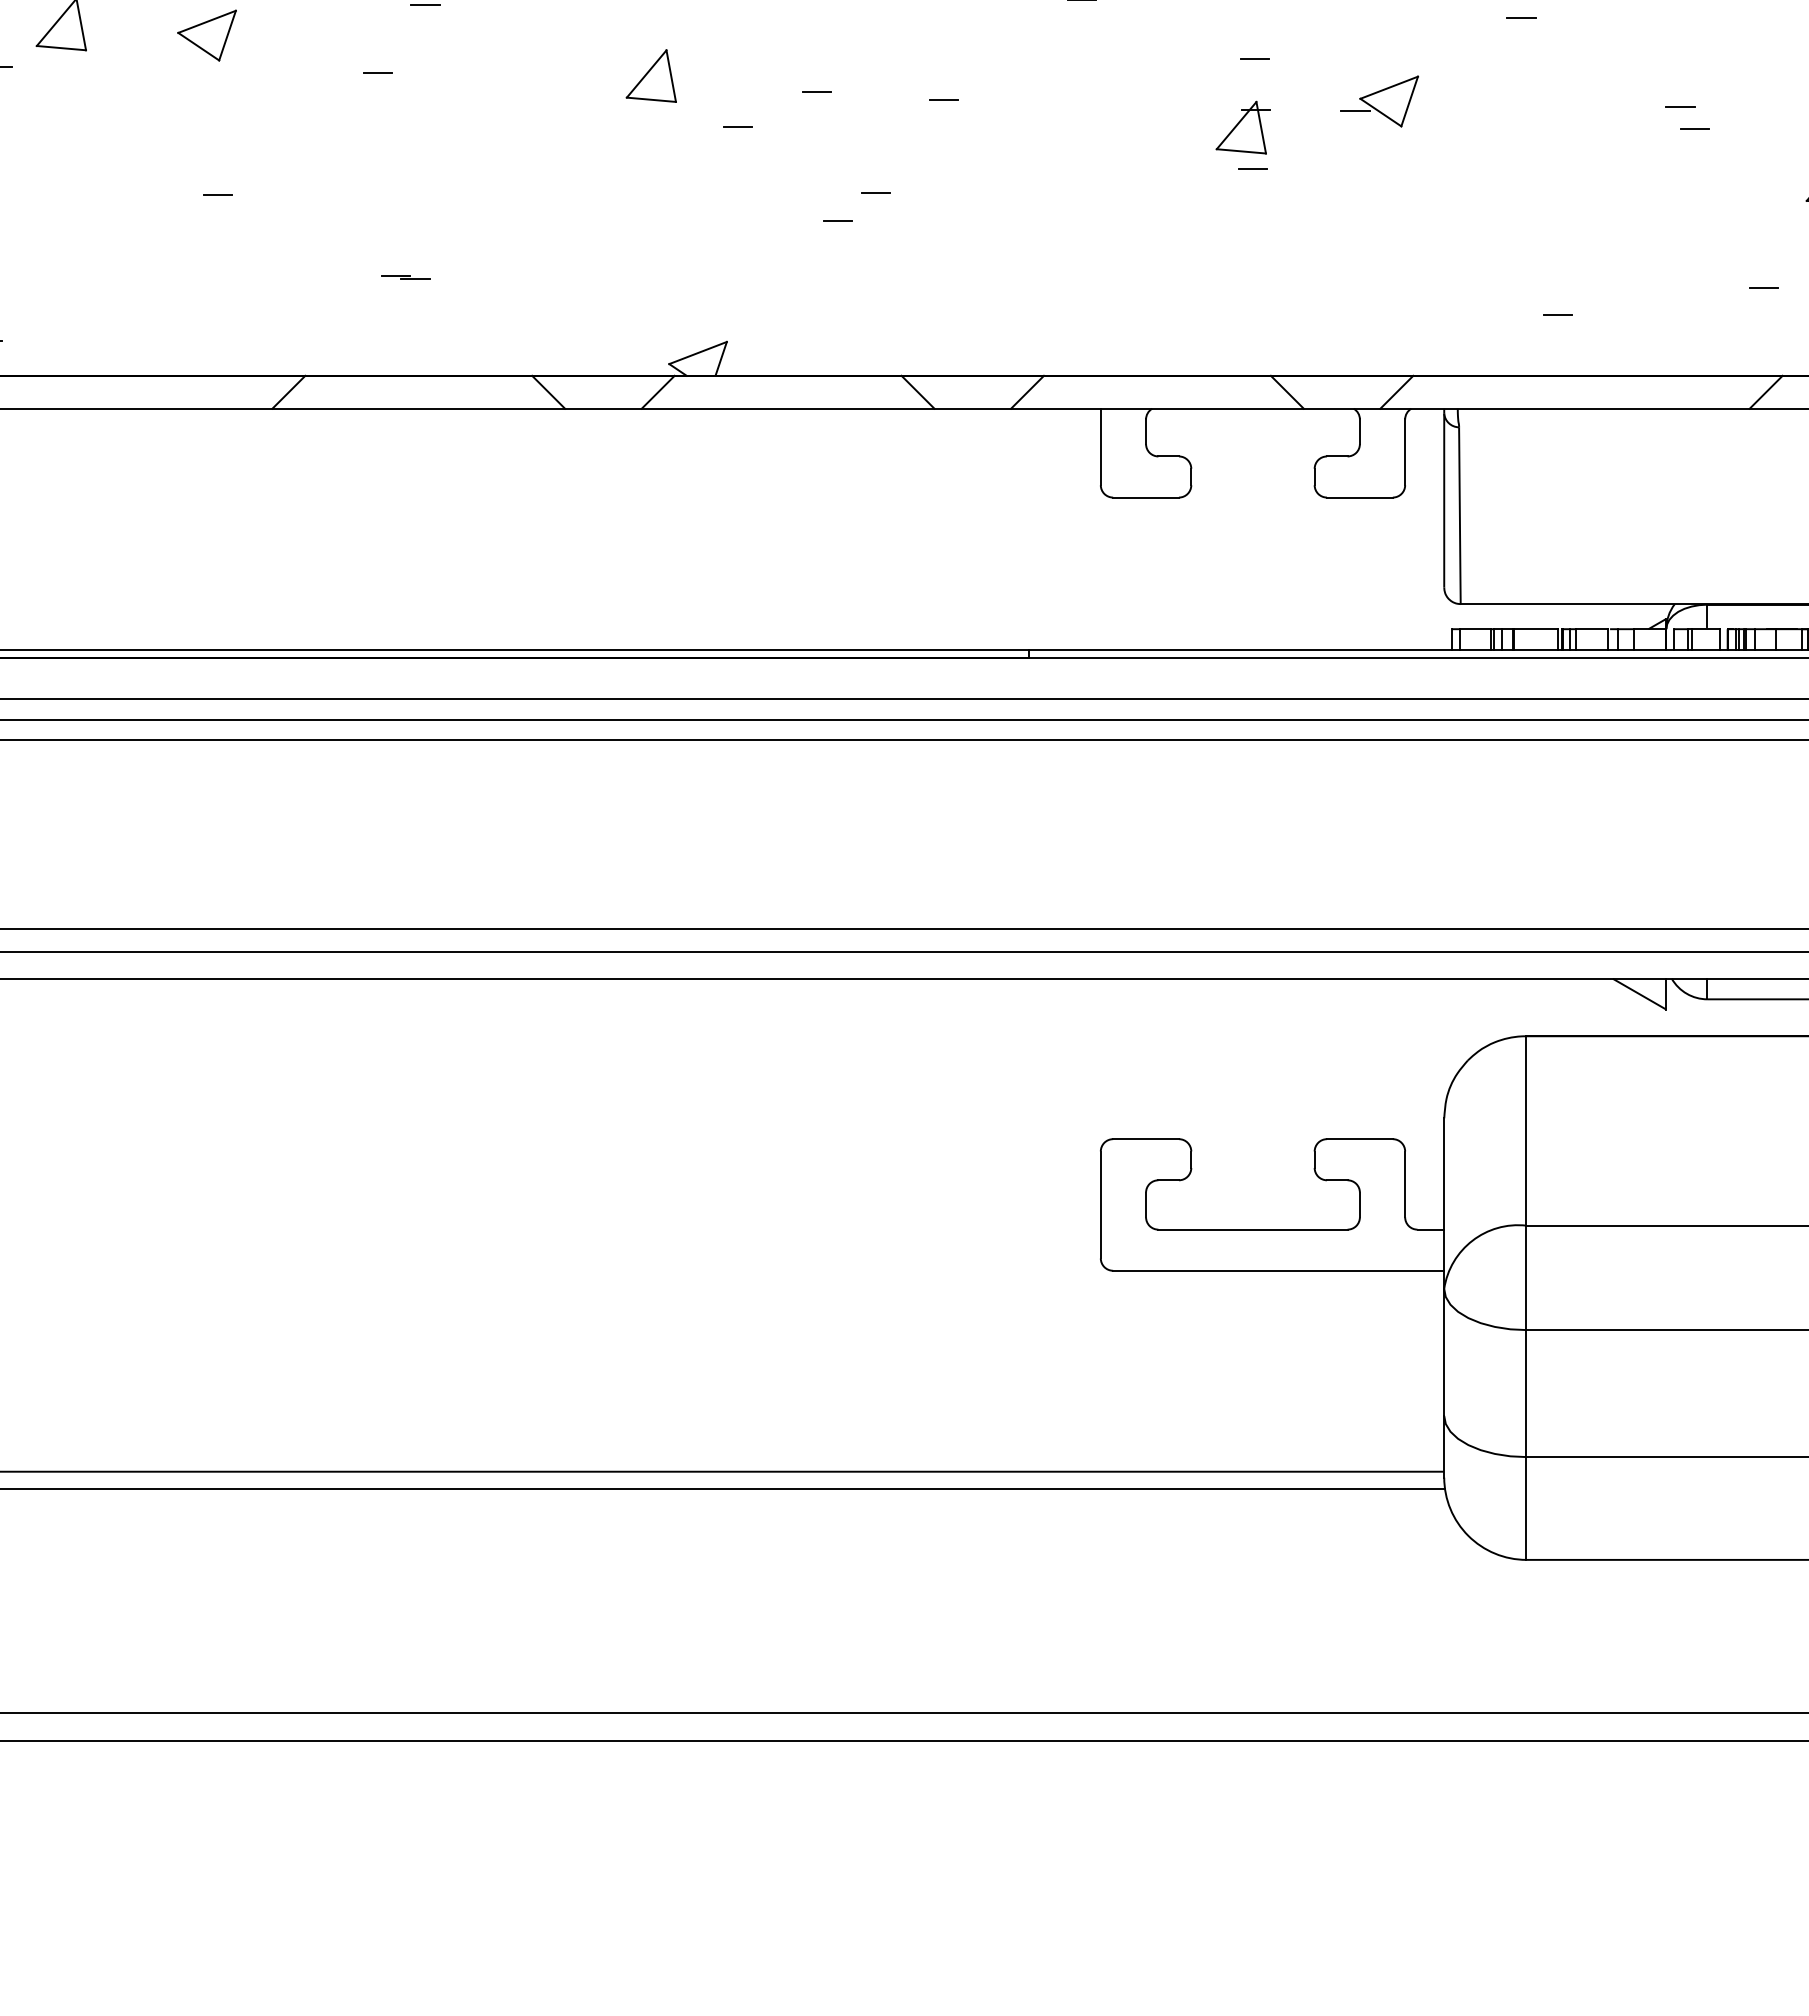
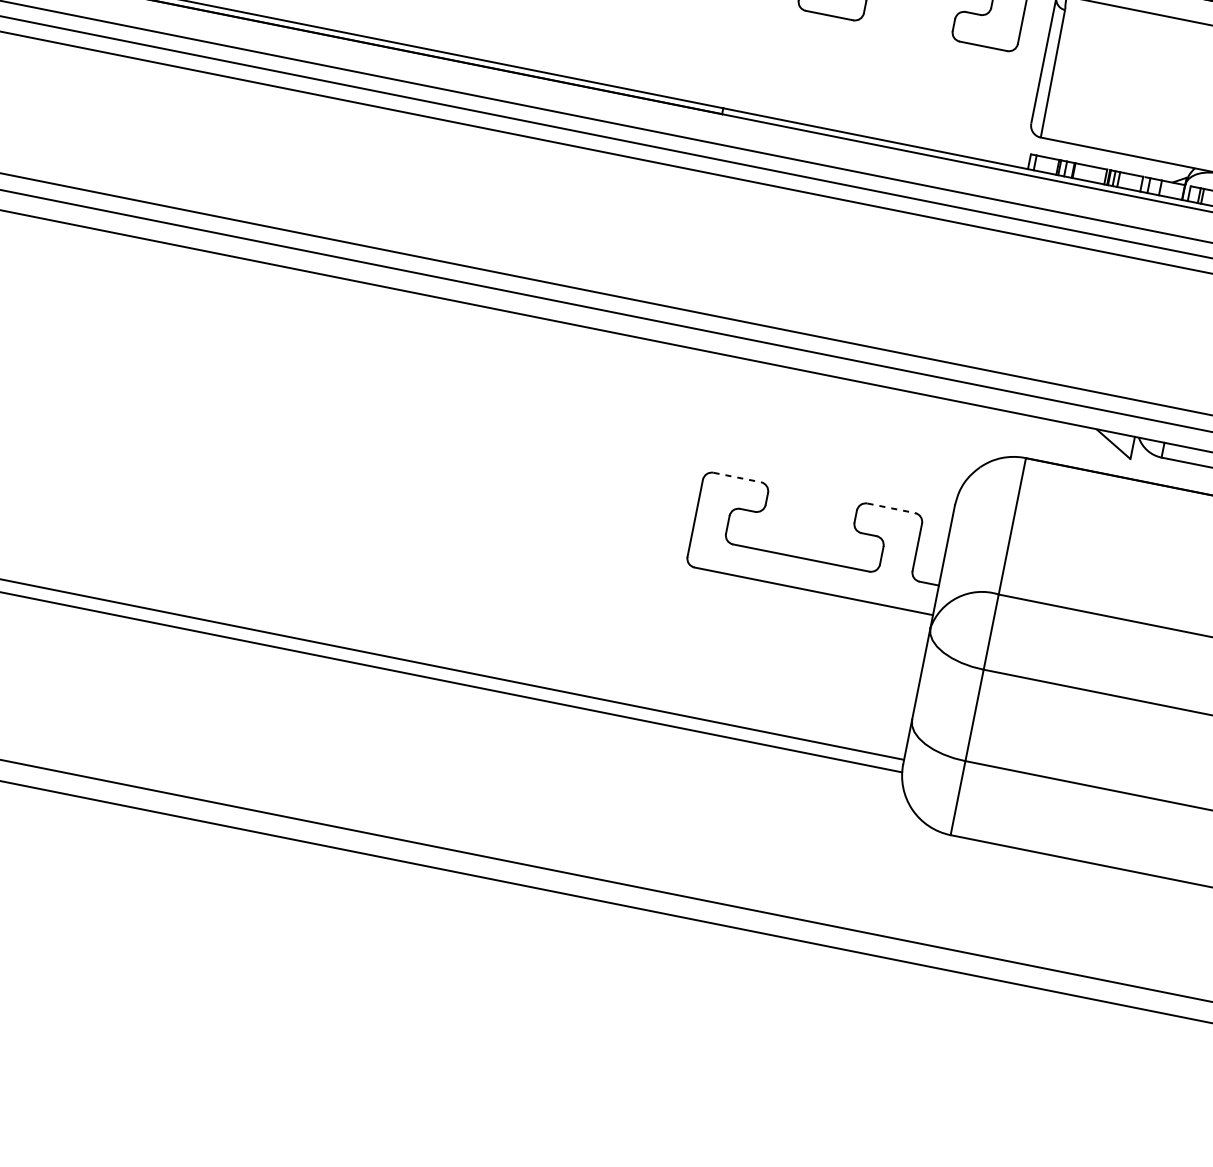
line: (1146, 1139) -> (737, 477), solid -> dashed
line: (1359, 1139) -> (890, 508), solid -> dashed

